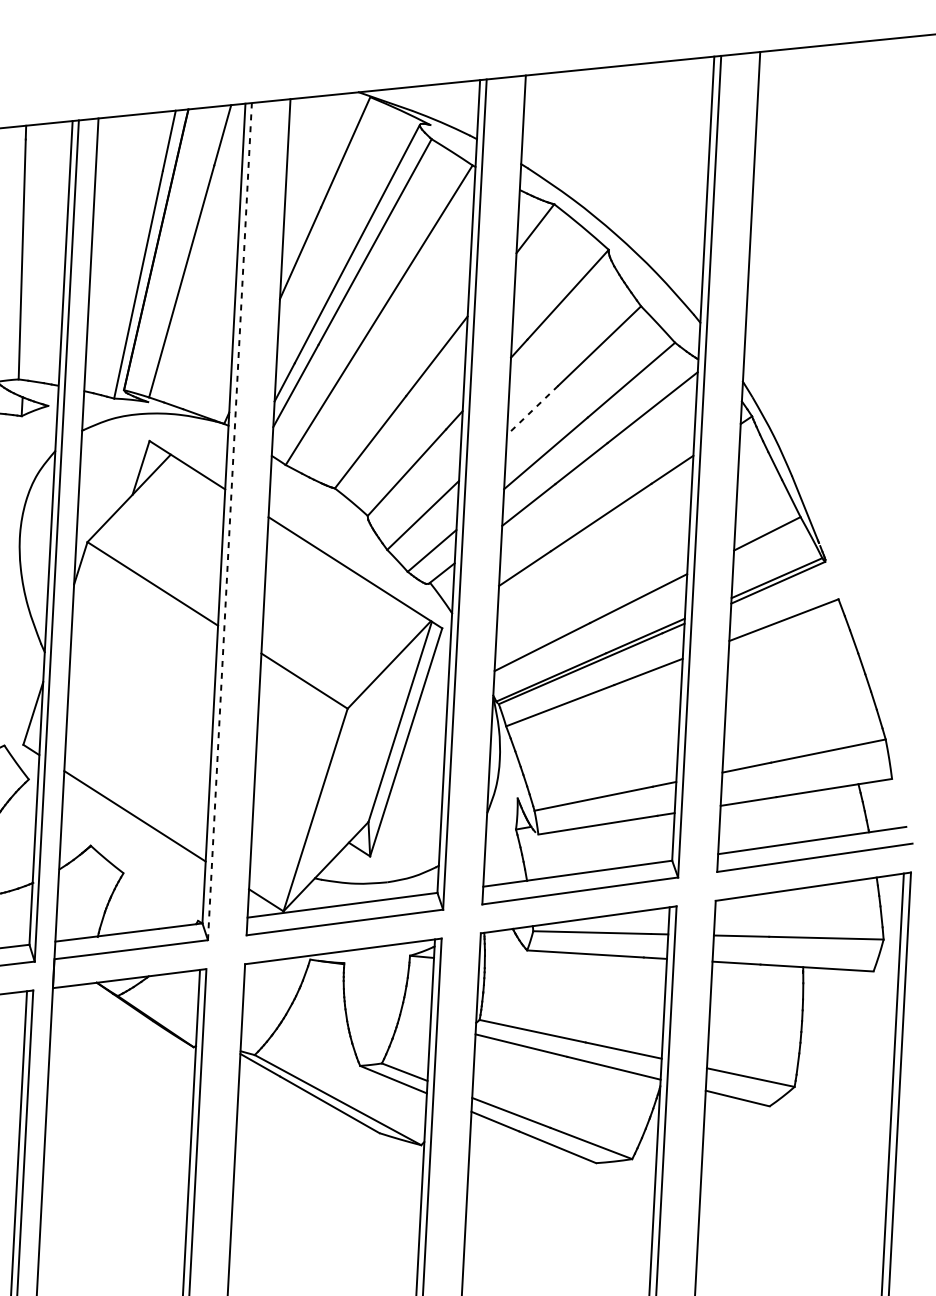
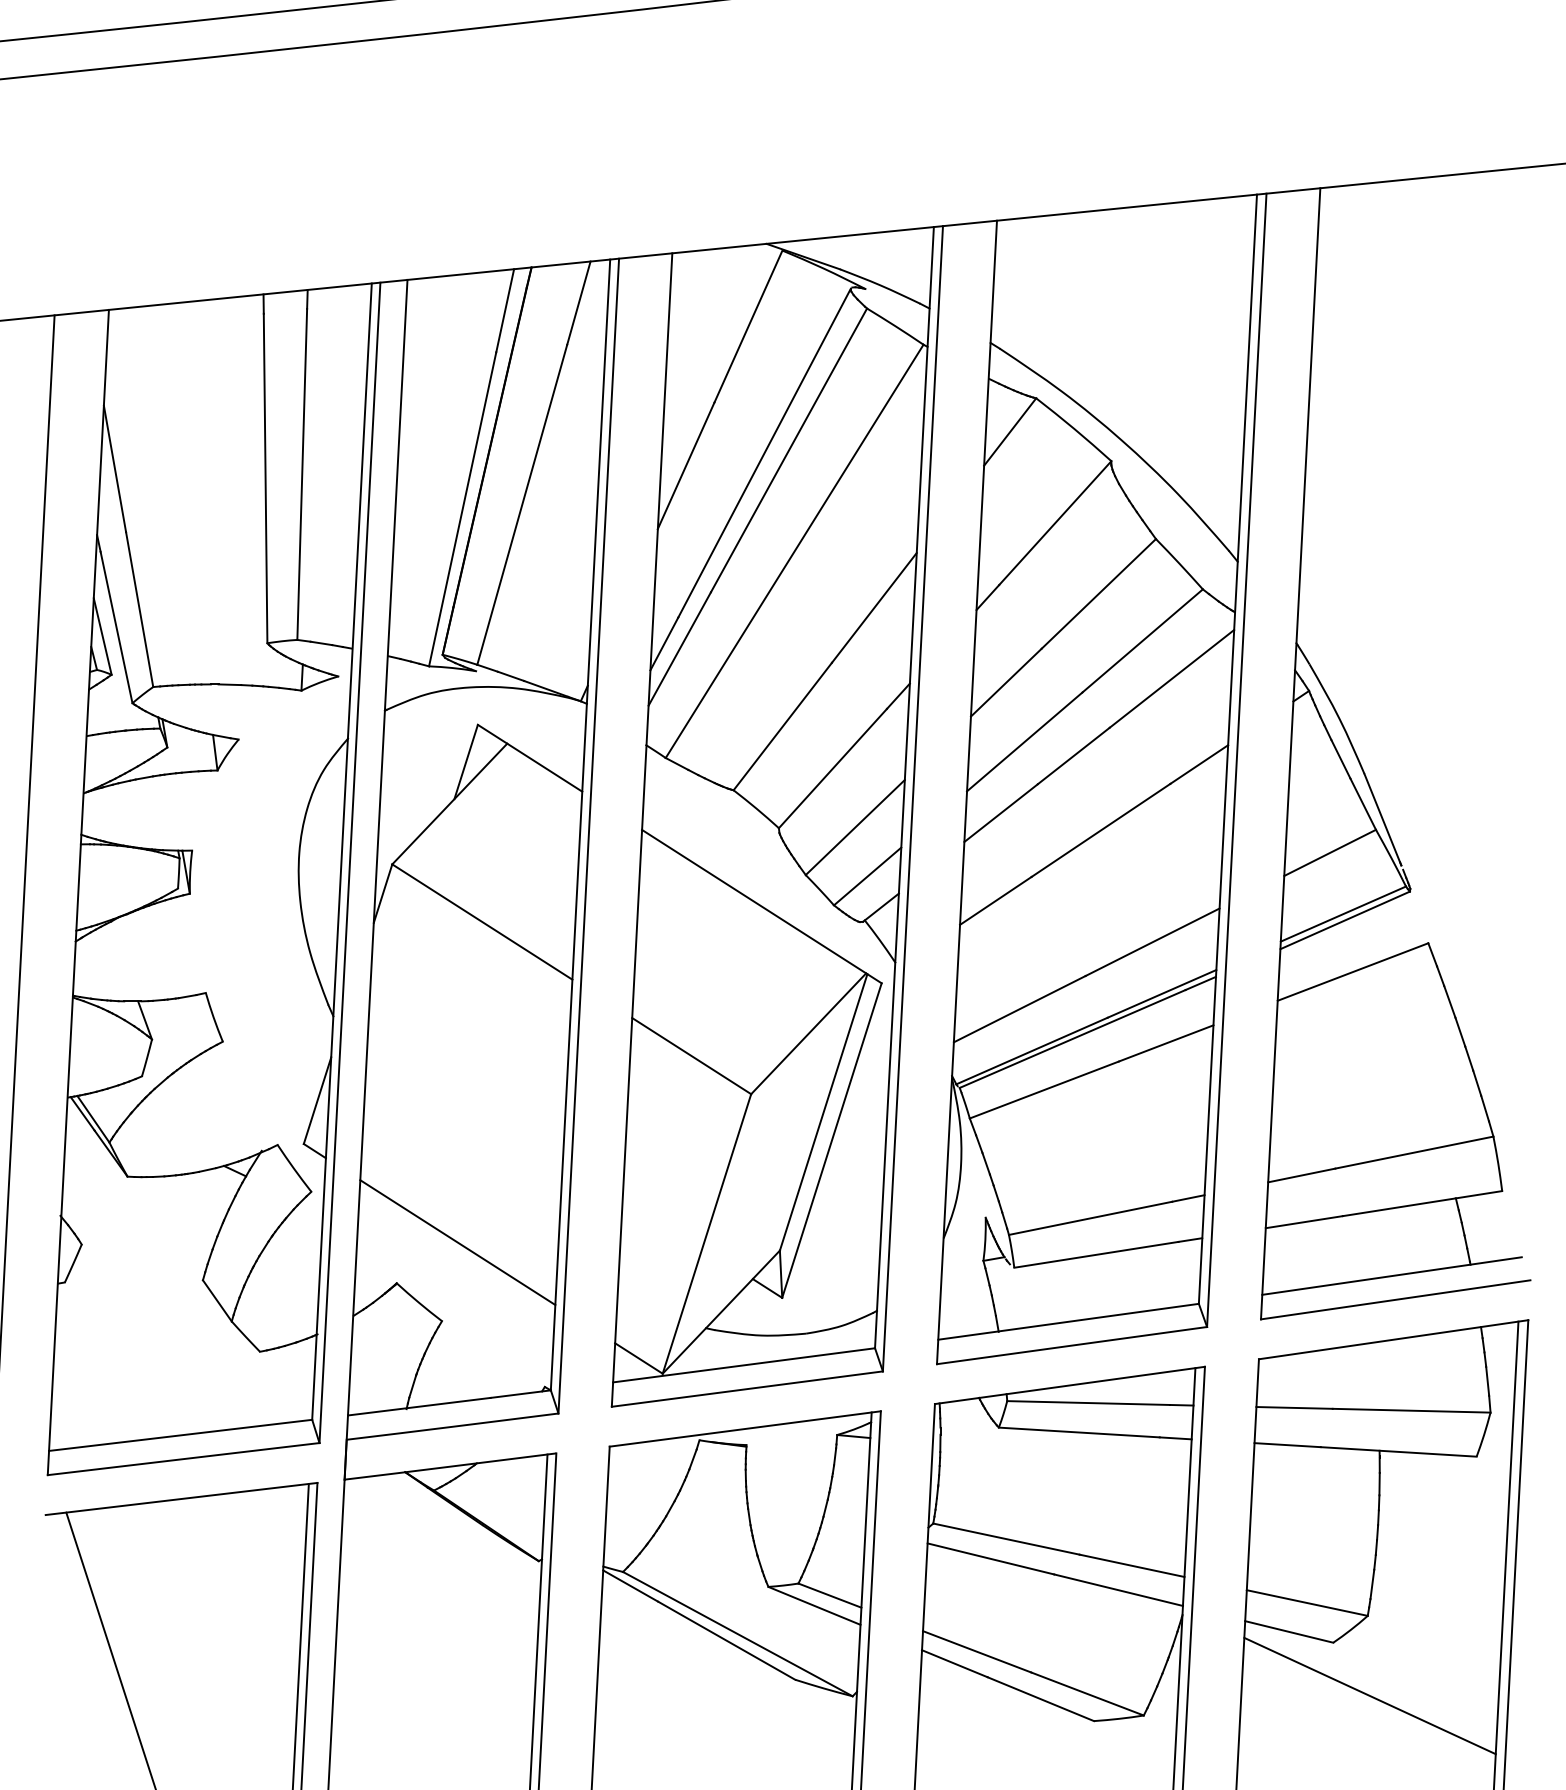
line: (532, 410) -> (1005, 682), dashed -> solid
line: (229, 521) -> (588, 835), dashed -> solid
line: (795, 1144) -> (1369, 1695), added

